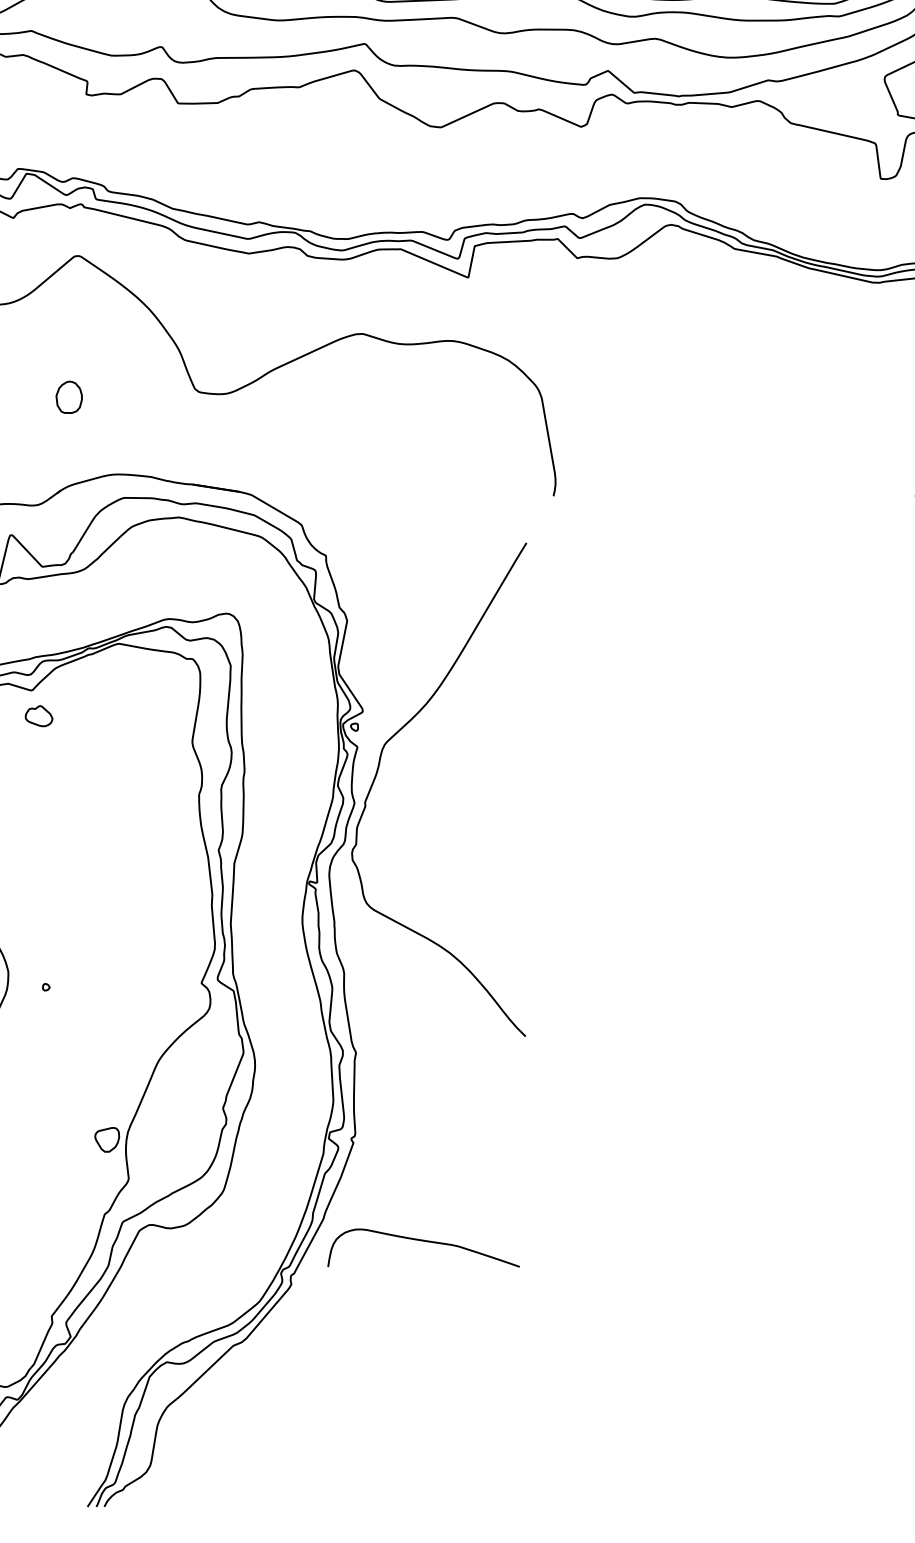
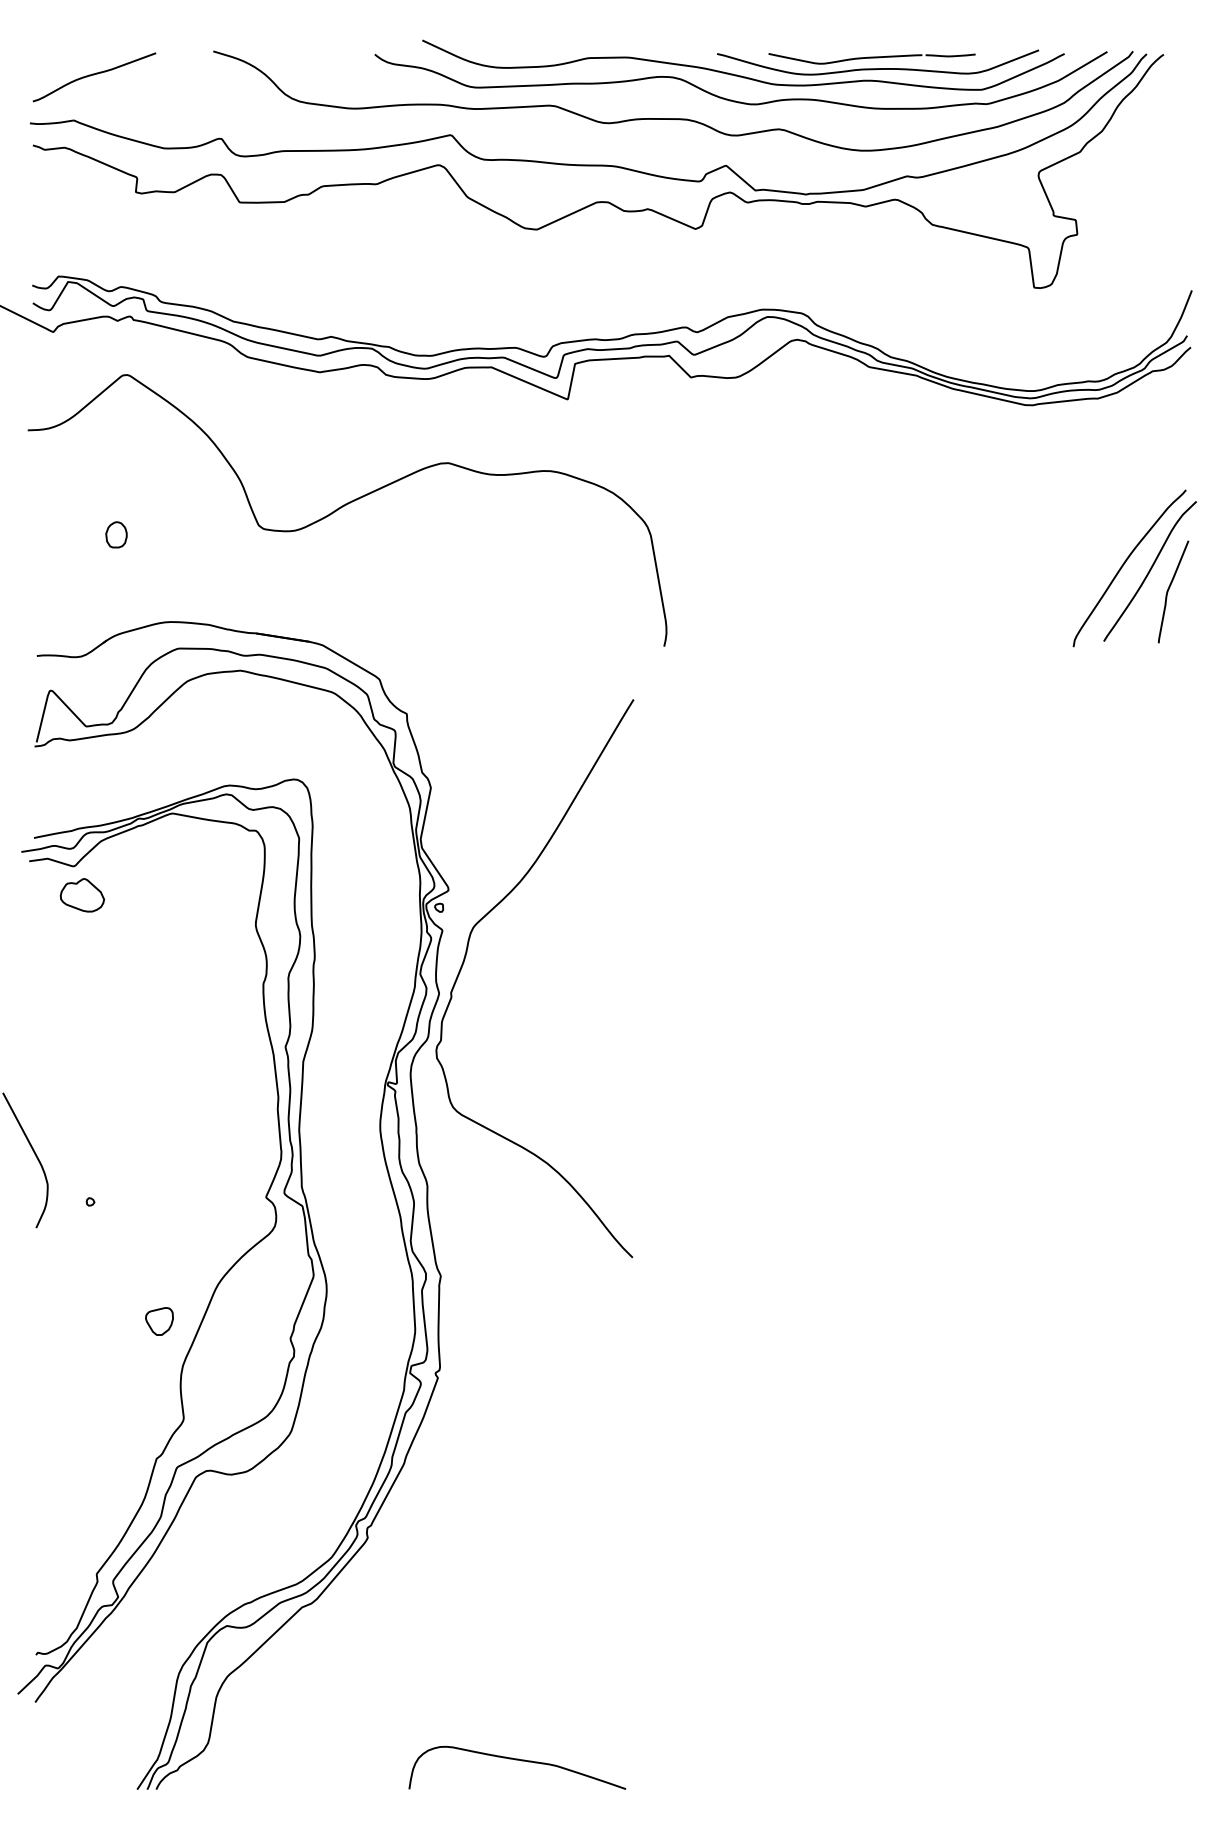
part: (69, 397) -> (116, 534), size x0.71
part: (39, 716) -> (82, 895), size x1.43
part: (107, 1139) -> (159, 1321), moved
curve: (423, 1241) -> (517, 1760), moved

